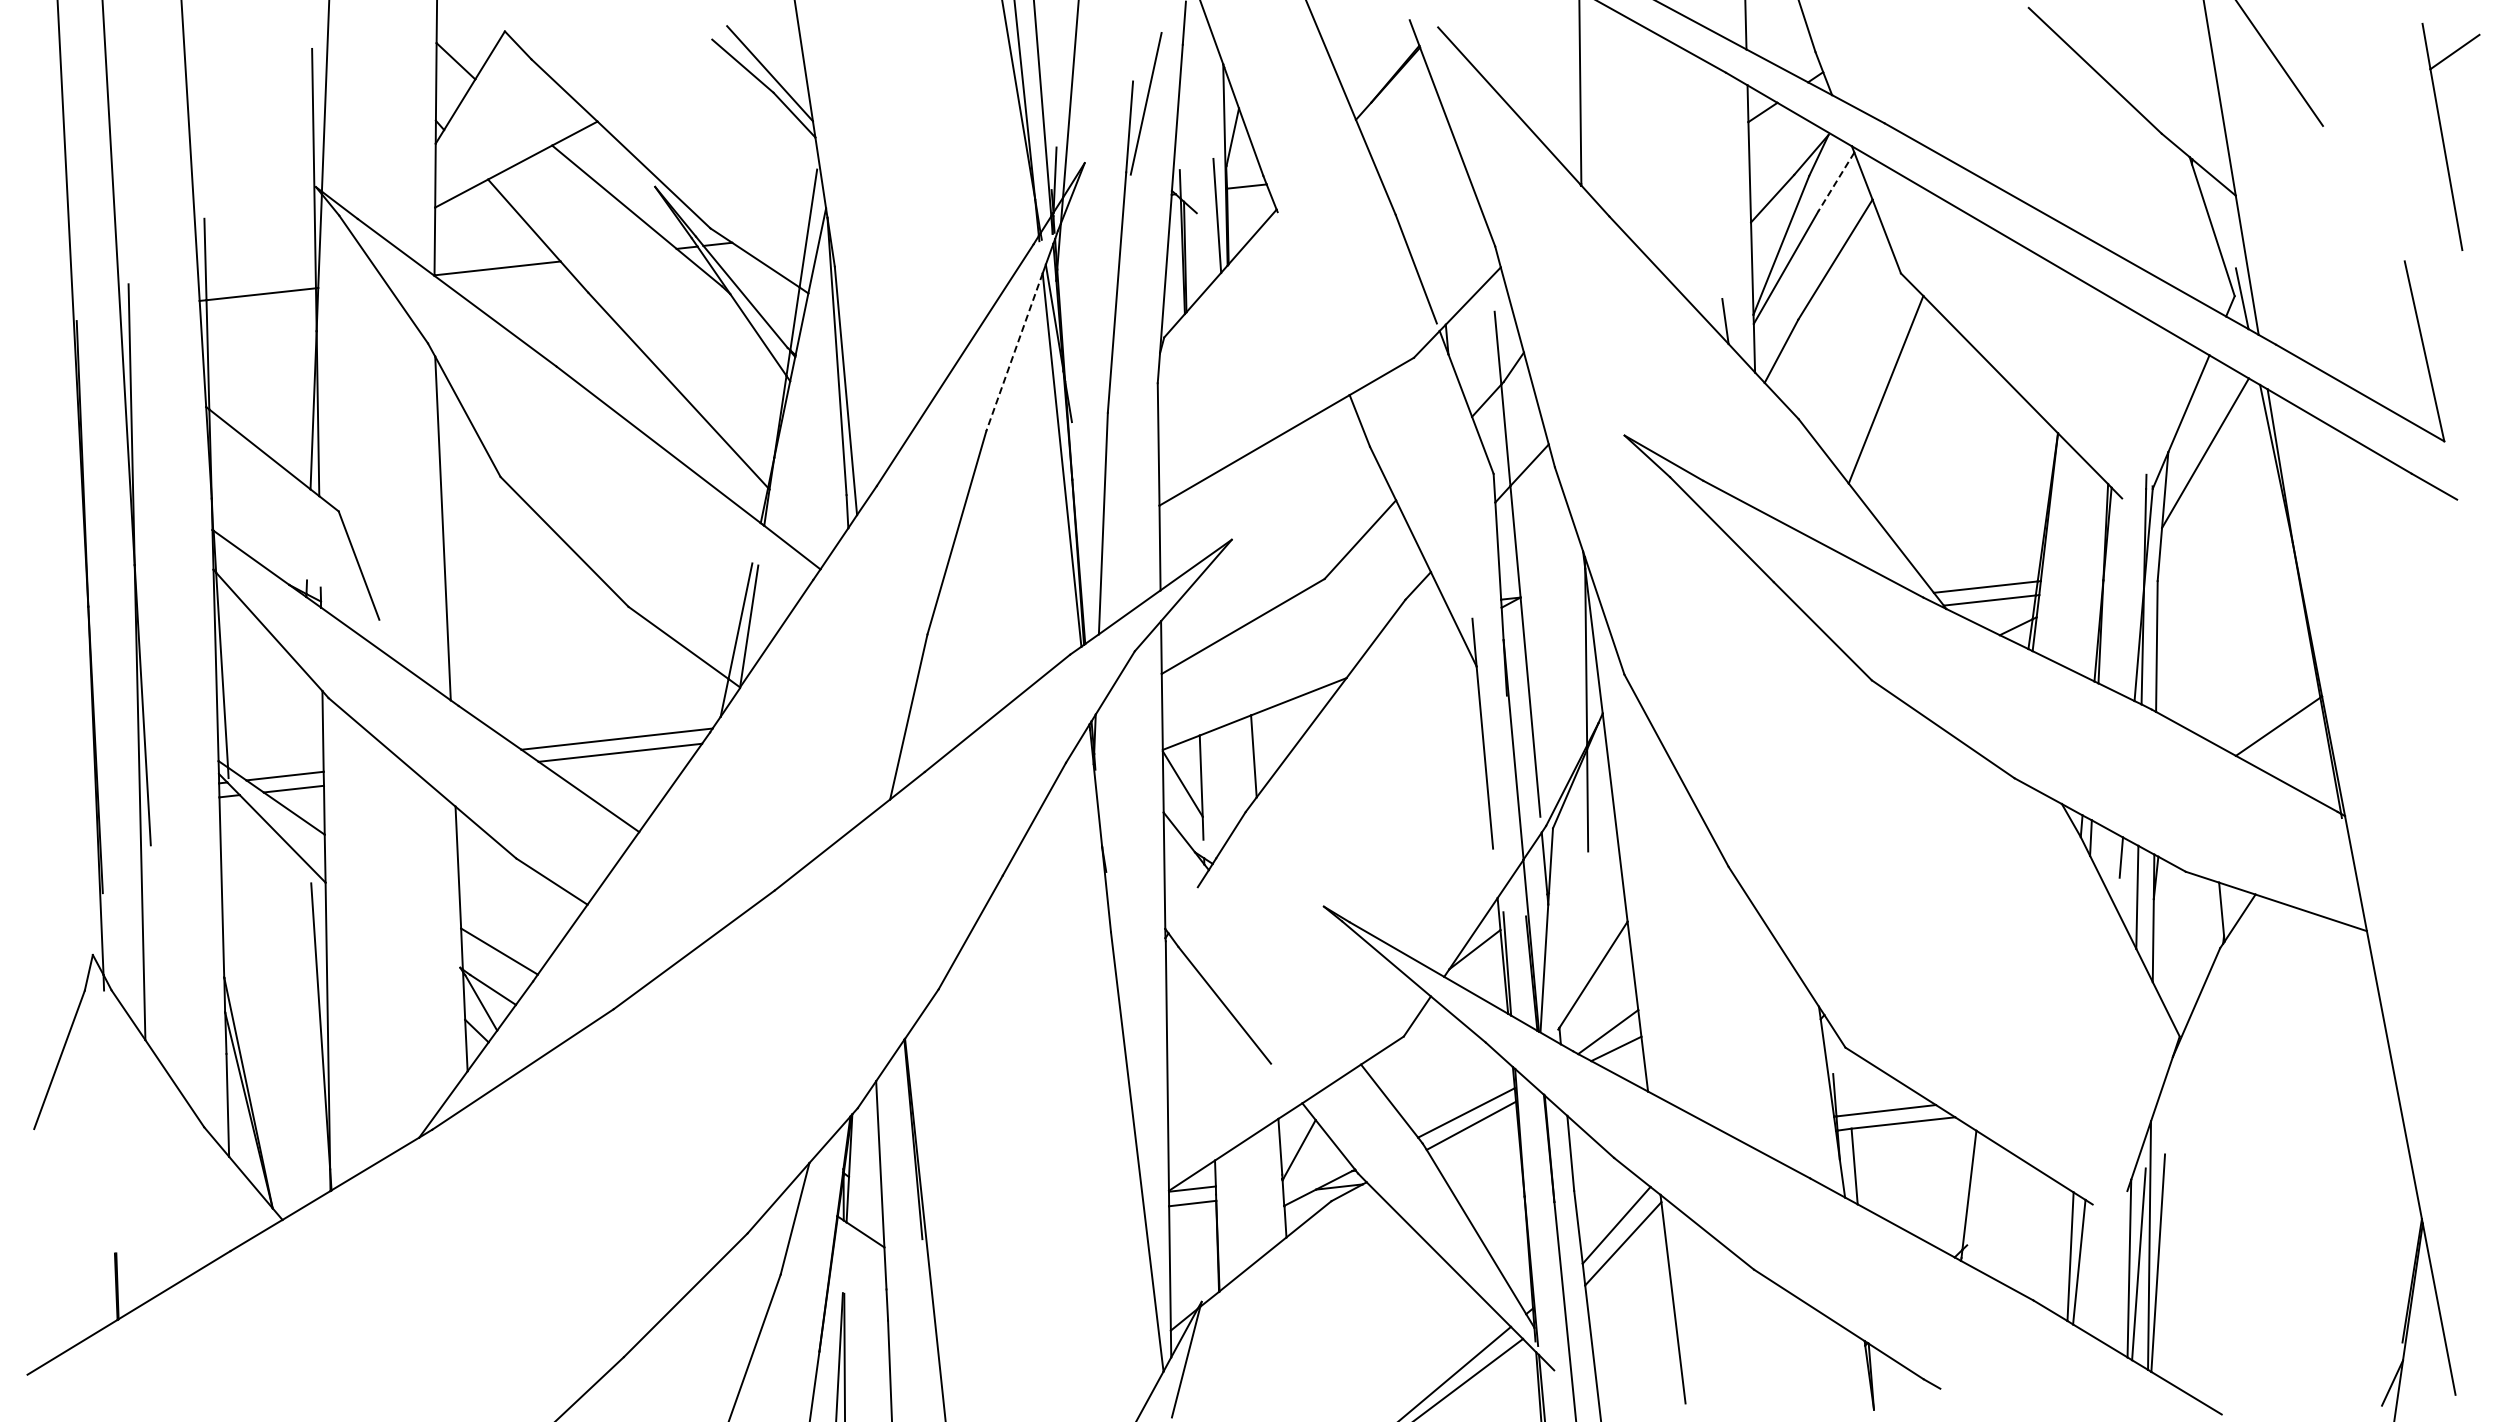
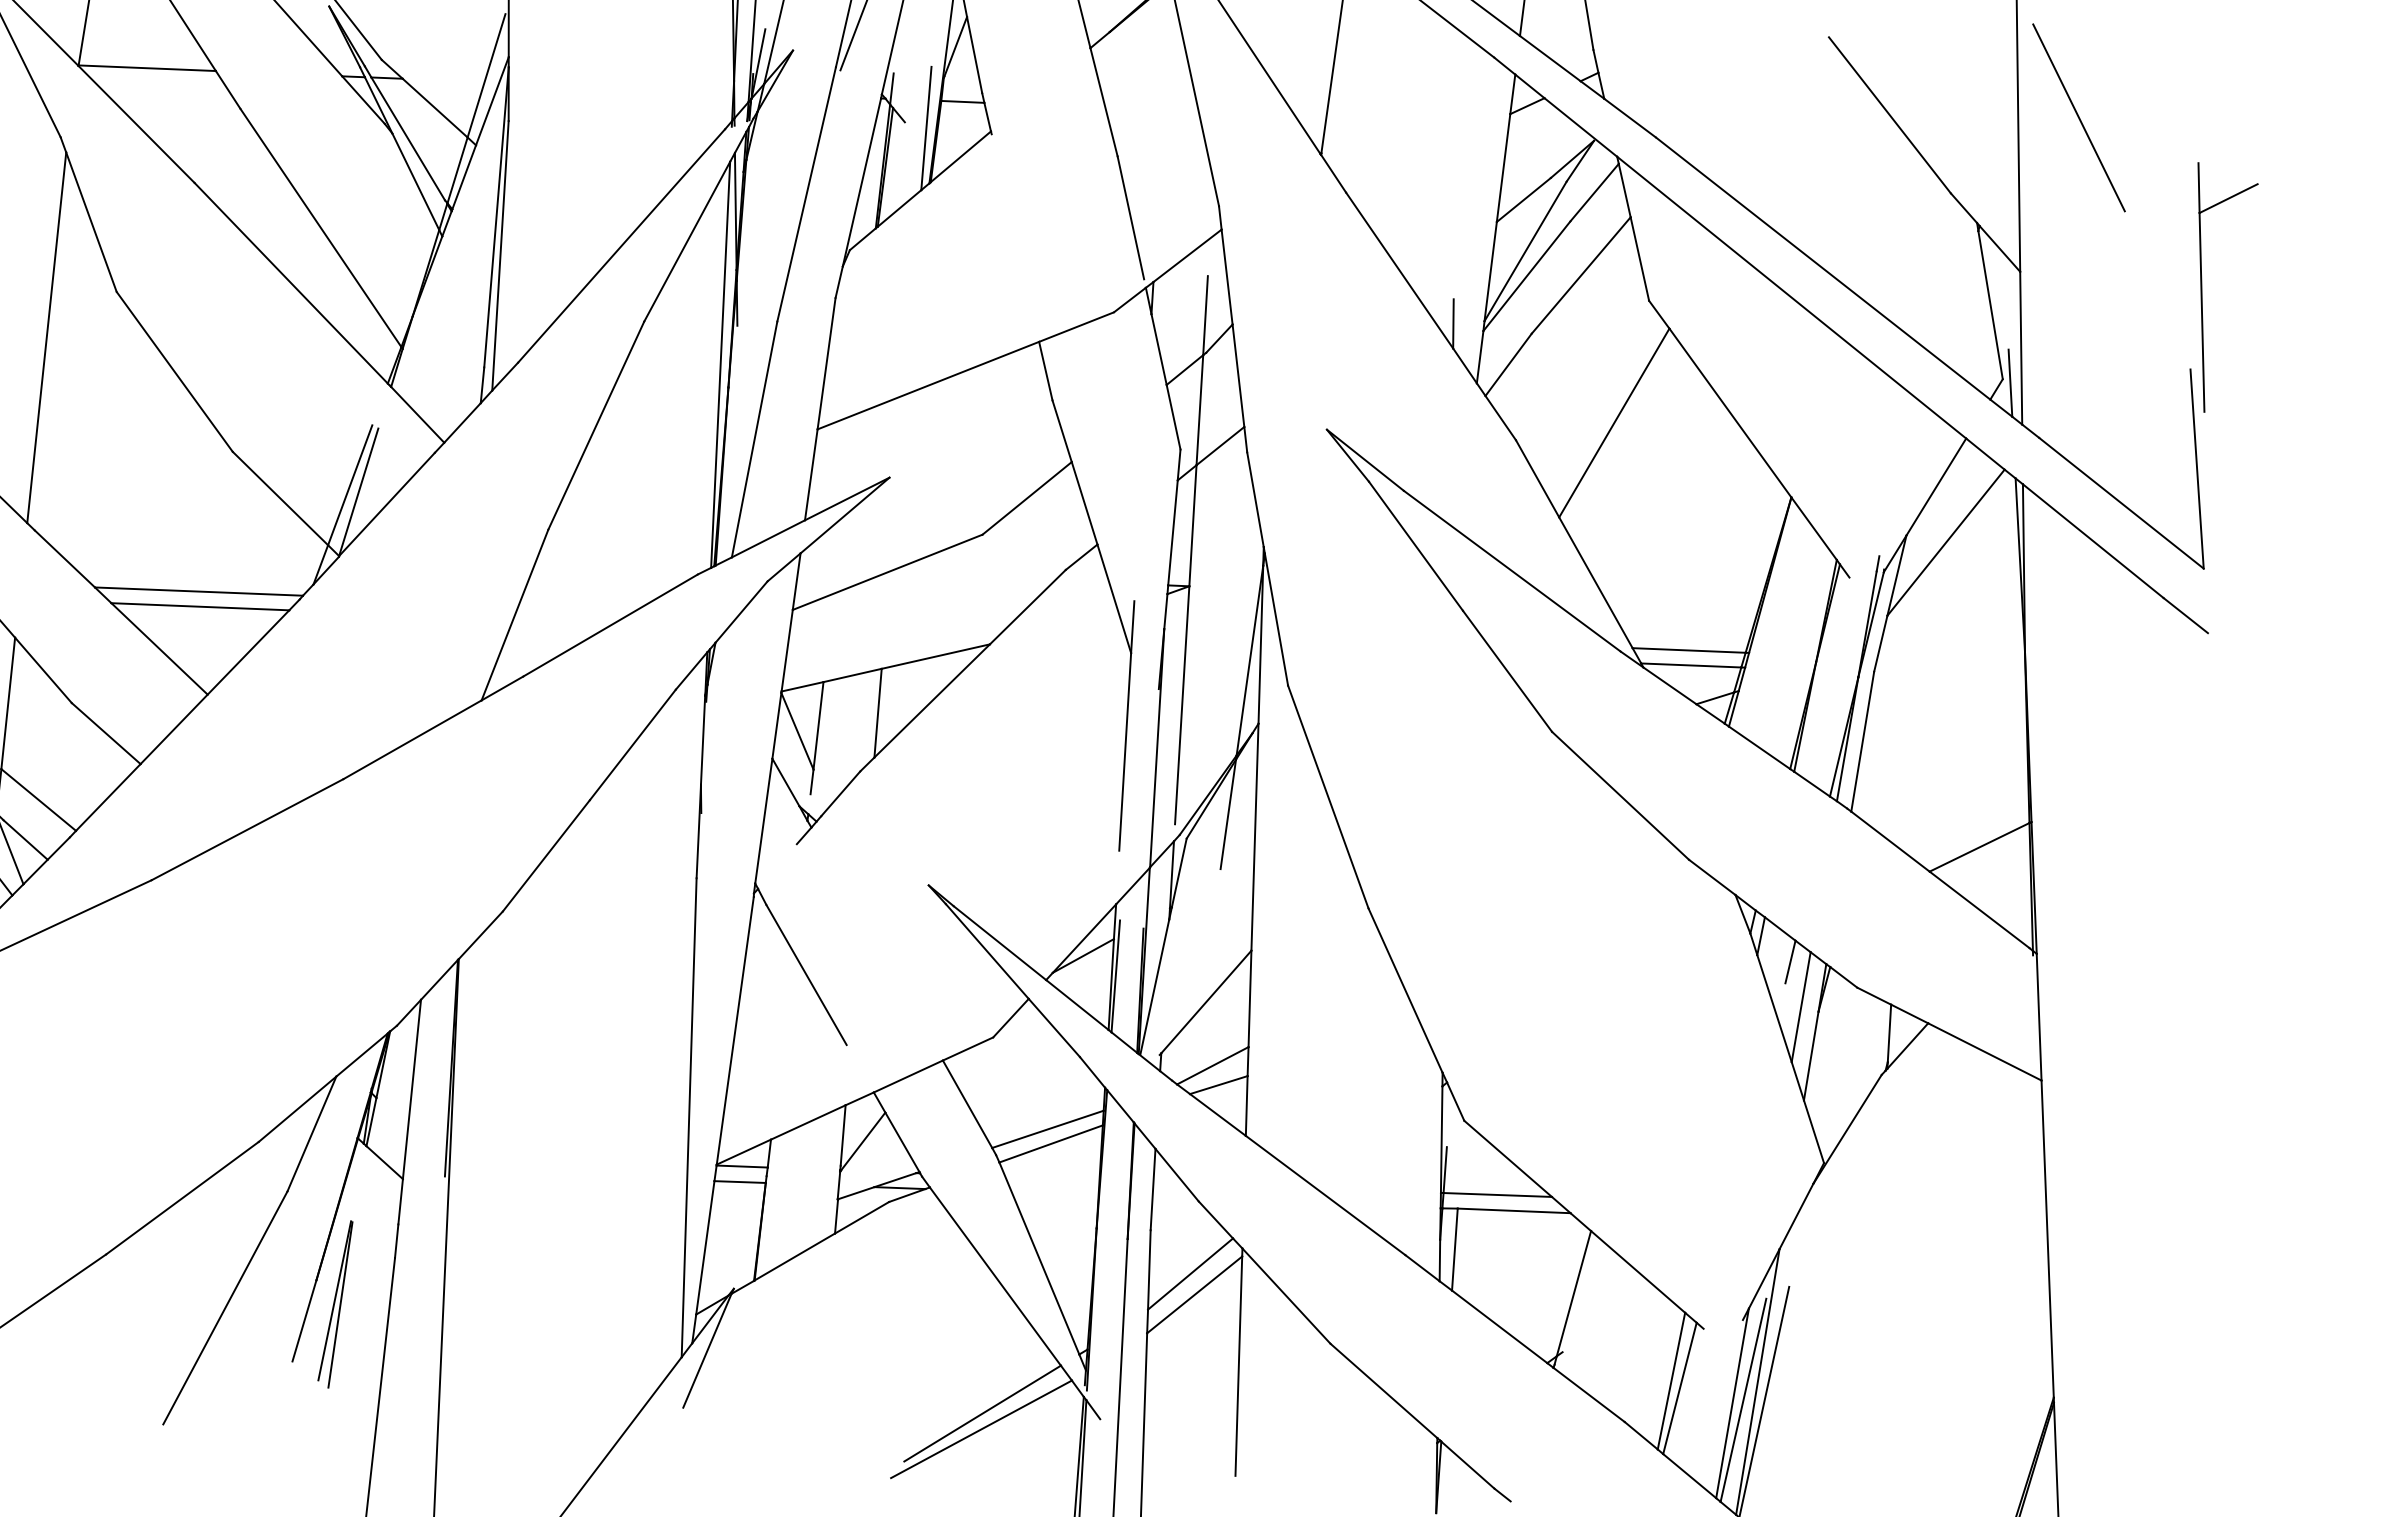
part: (2443, 136) -> (2202, 287), moved
line: (1836, 182) -> (1594, 193), dashed -> solid
line: (1014, 352) -> (687, 241), dashed -> solid

